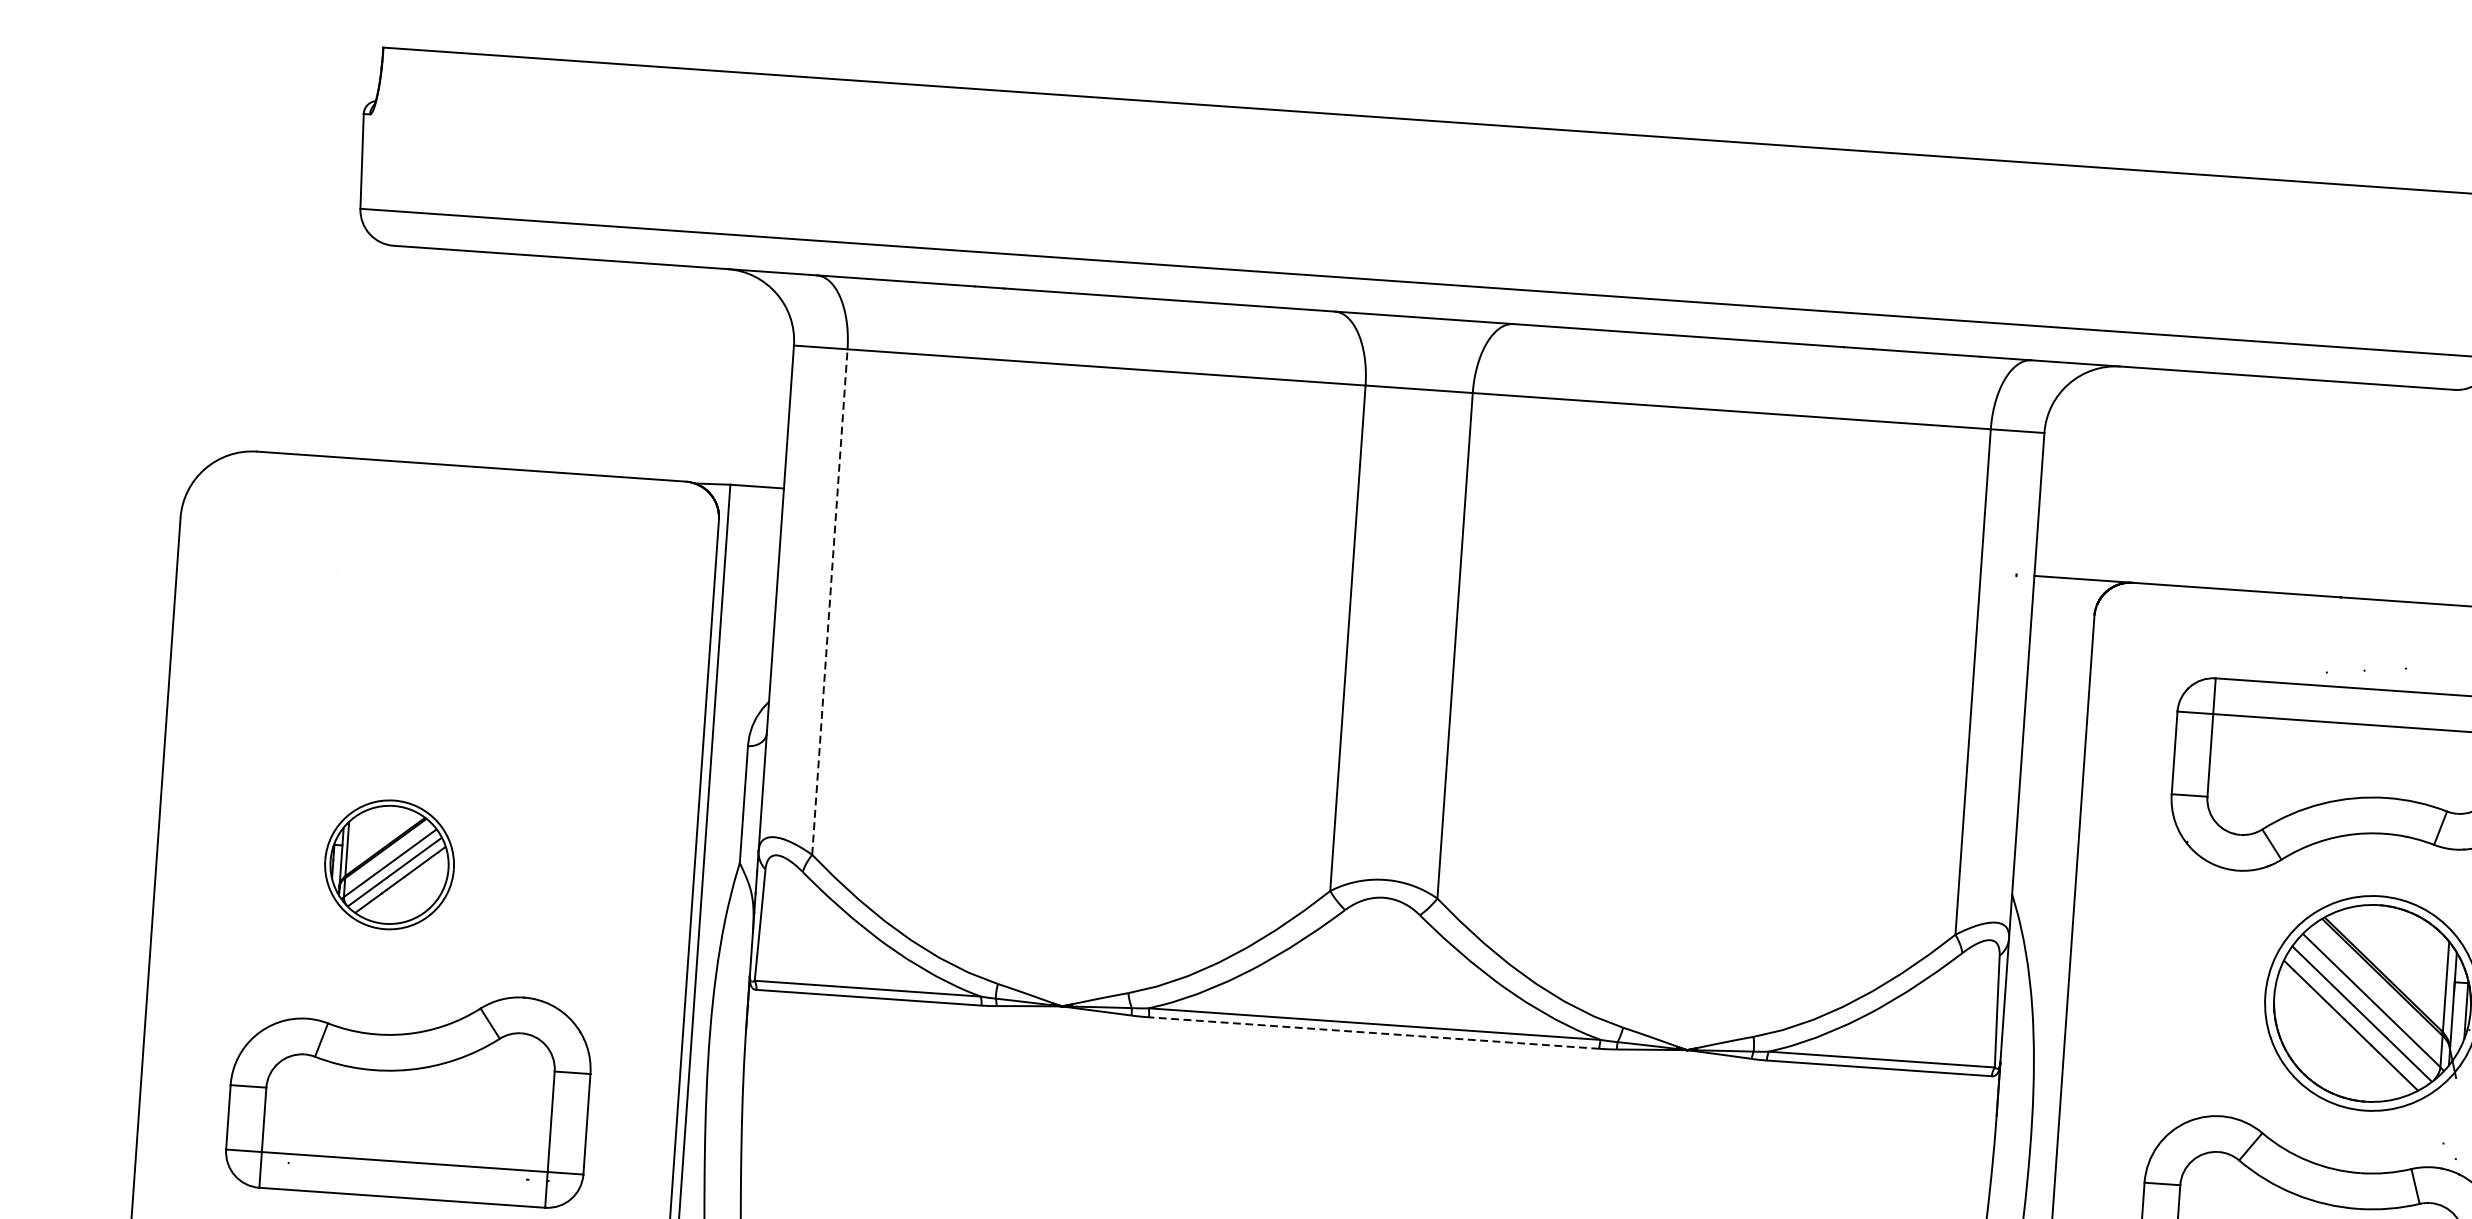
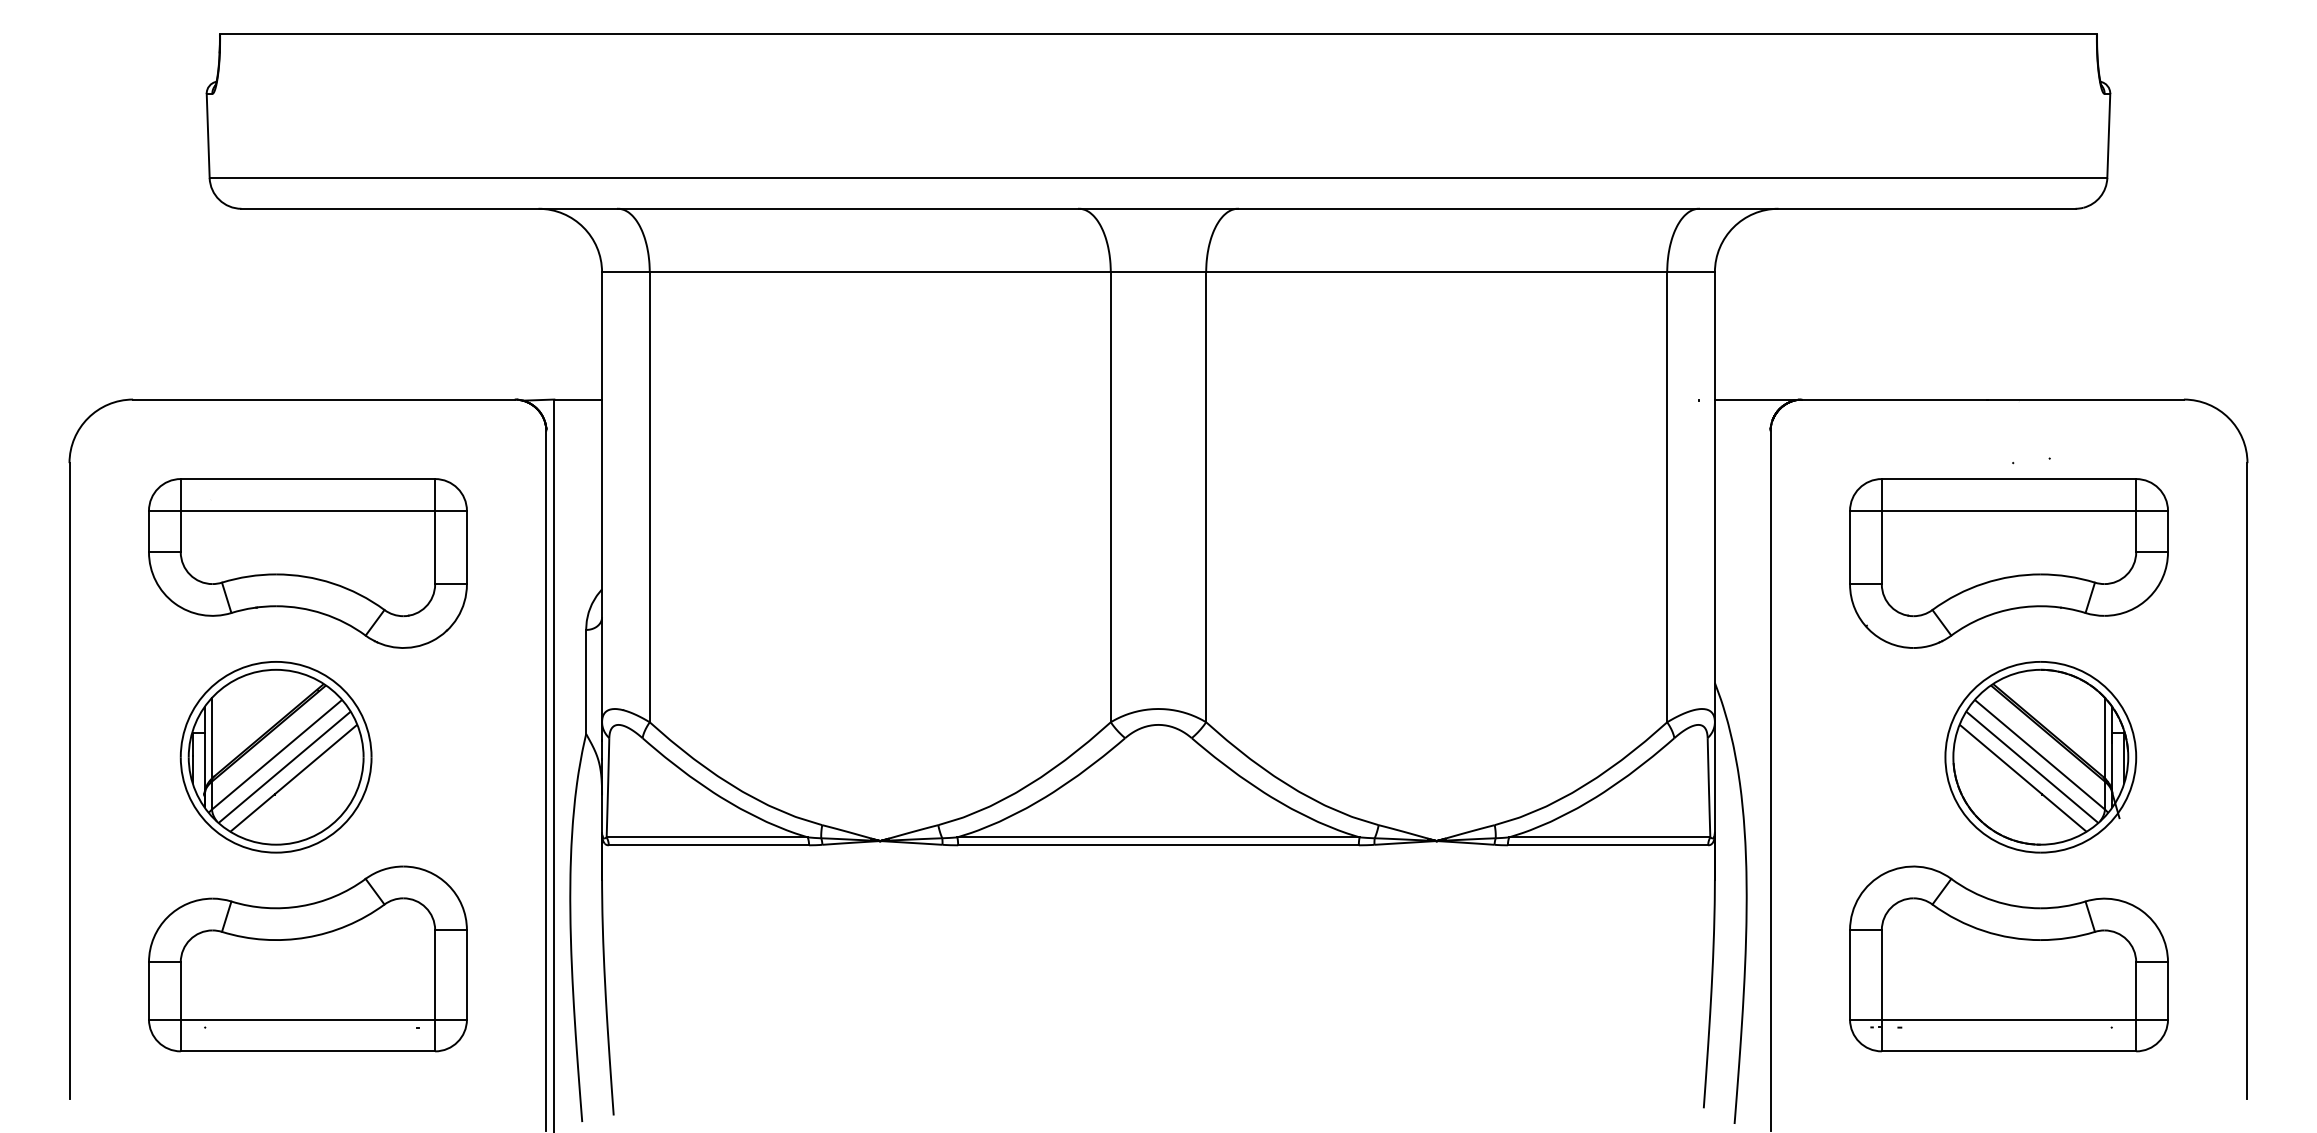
line: (829, 602) -> (649, 497), dashed -> solid
part: (440, 649) -> (307, 563), added
part: (388, 865) -> (275, 757), size x1.67
line: (1374, 1033) -> (1158, 845), dashed -> solid

